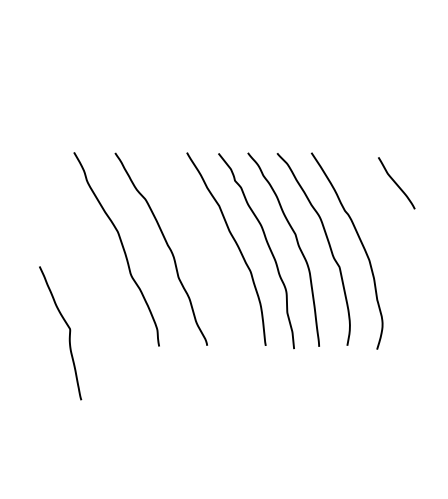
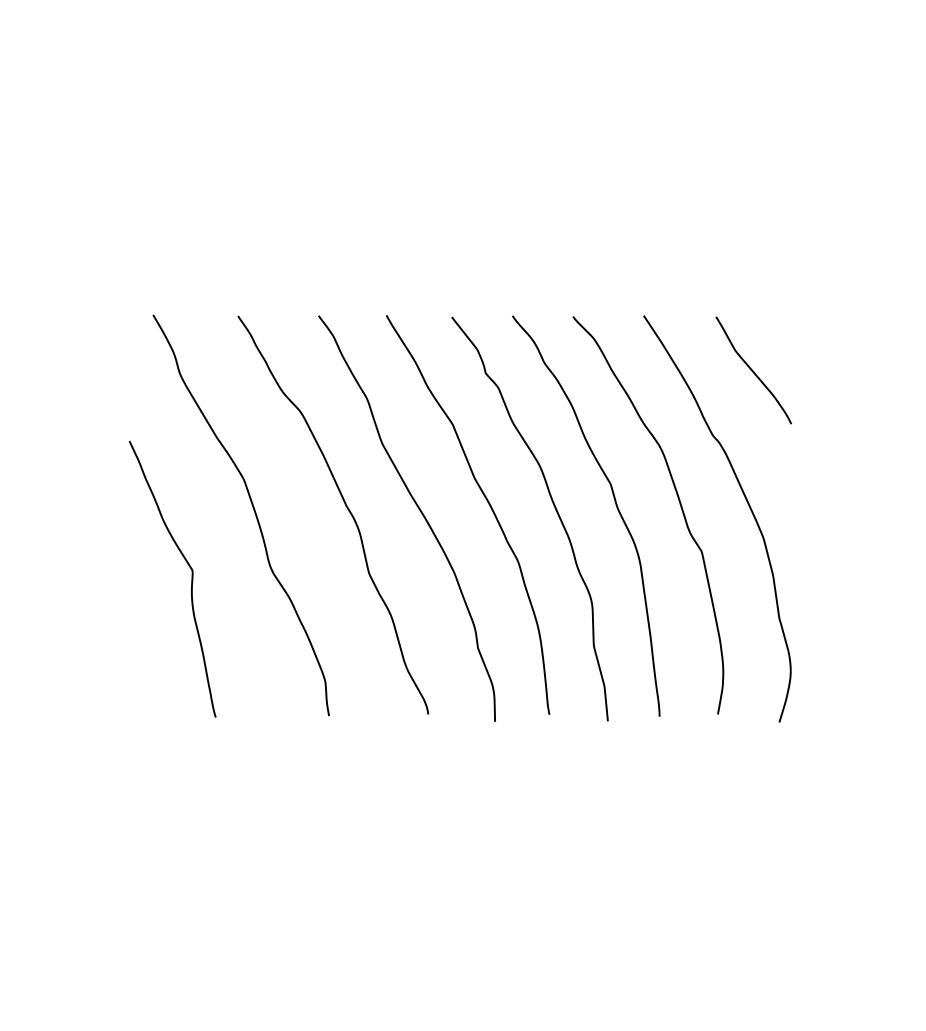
curve: (396, 183) -> (753, 370), moved
curve: (202, 247) -> (418, 511), added
curve: (68, 337) -> (189, 587), moved

